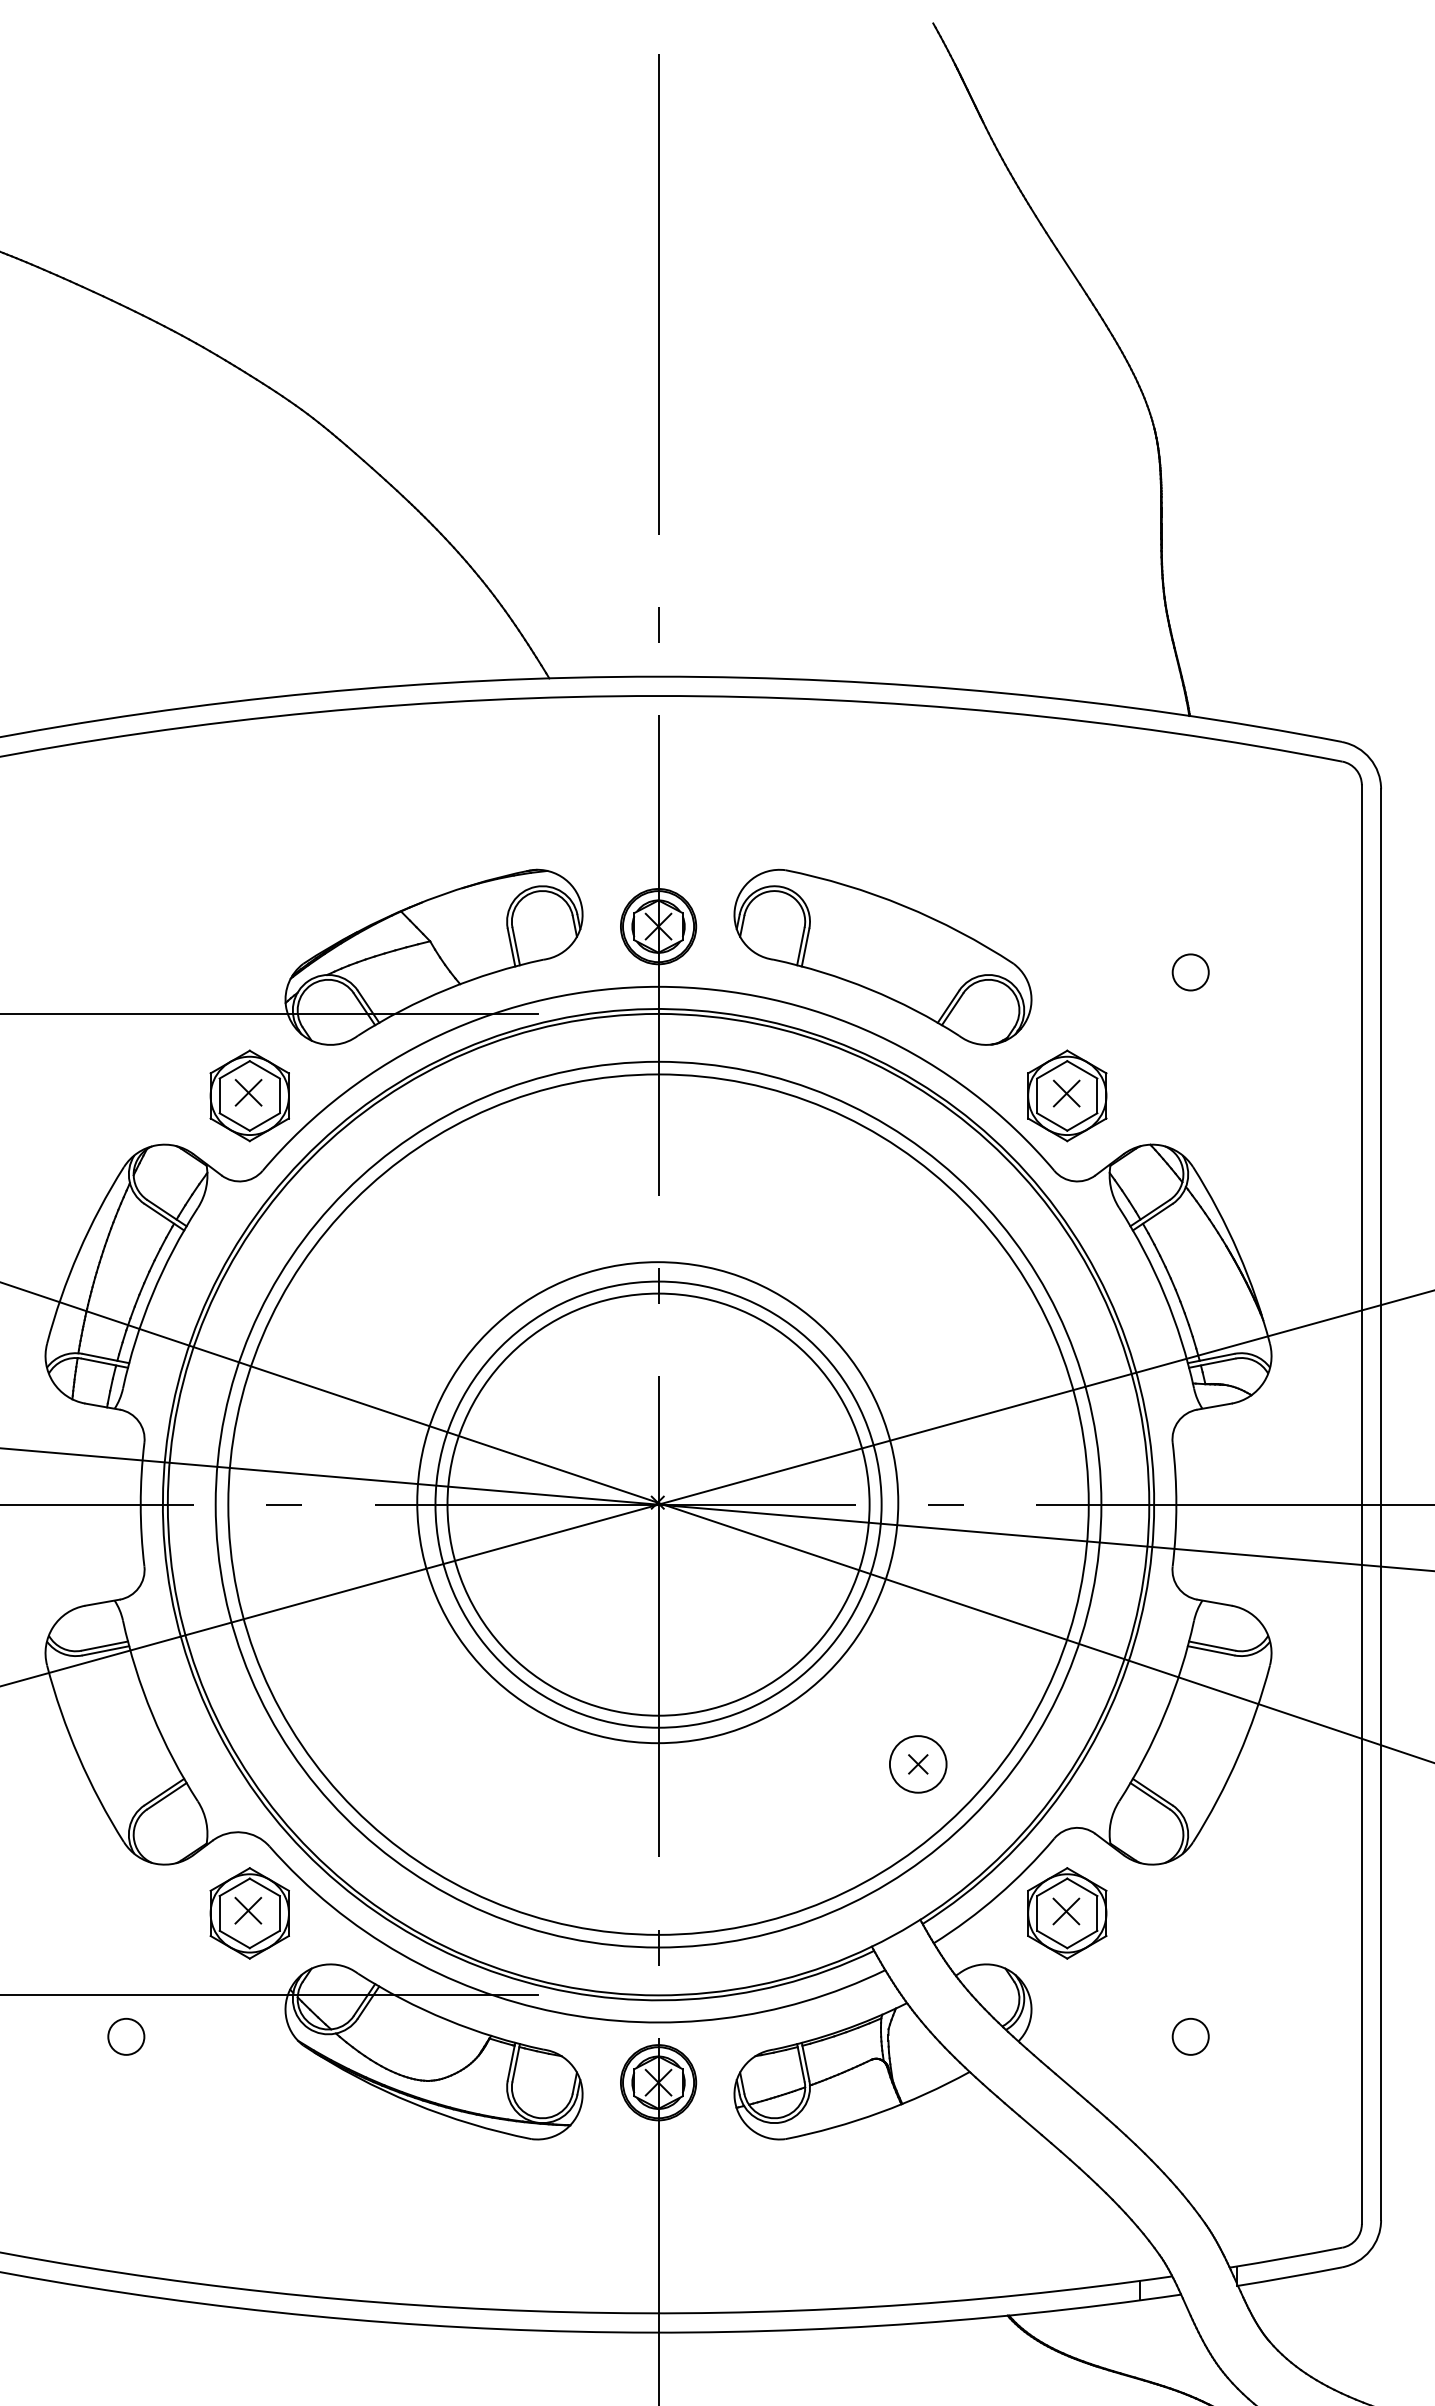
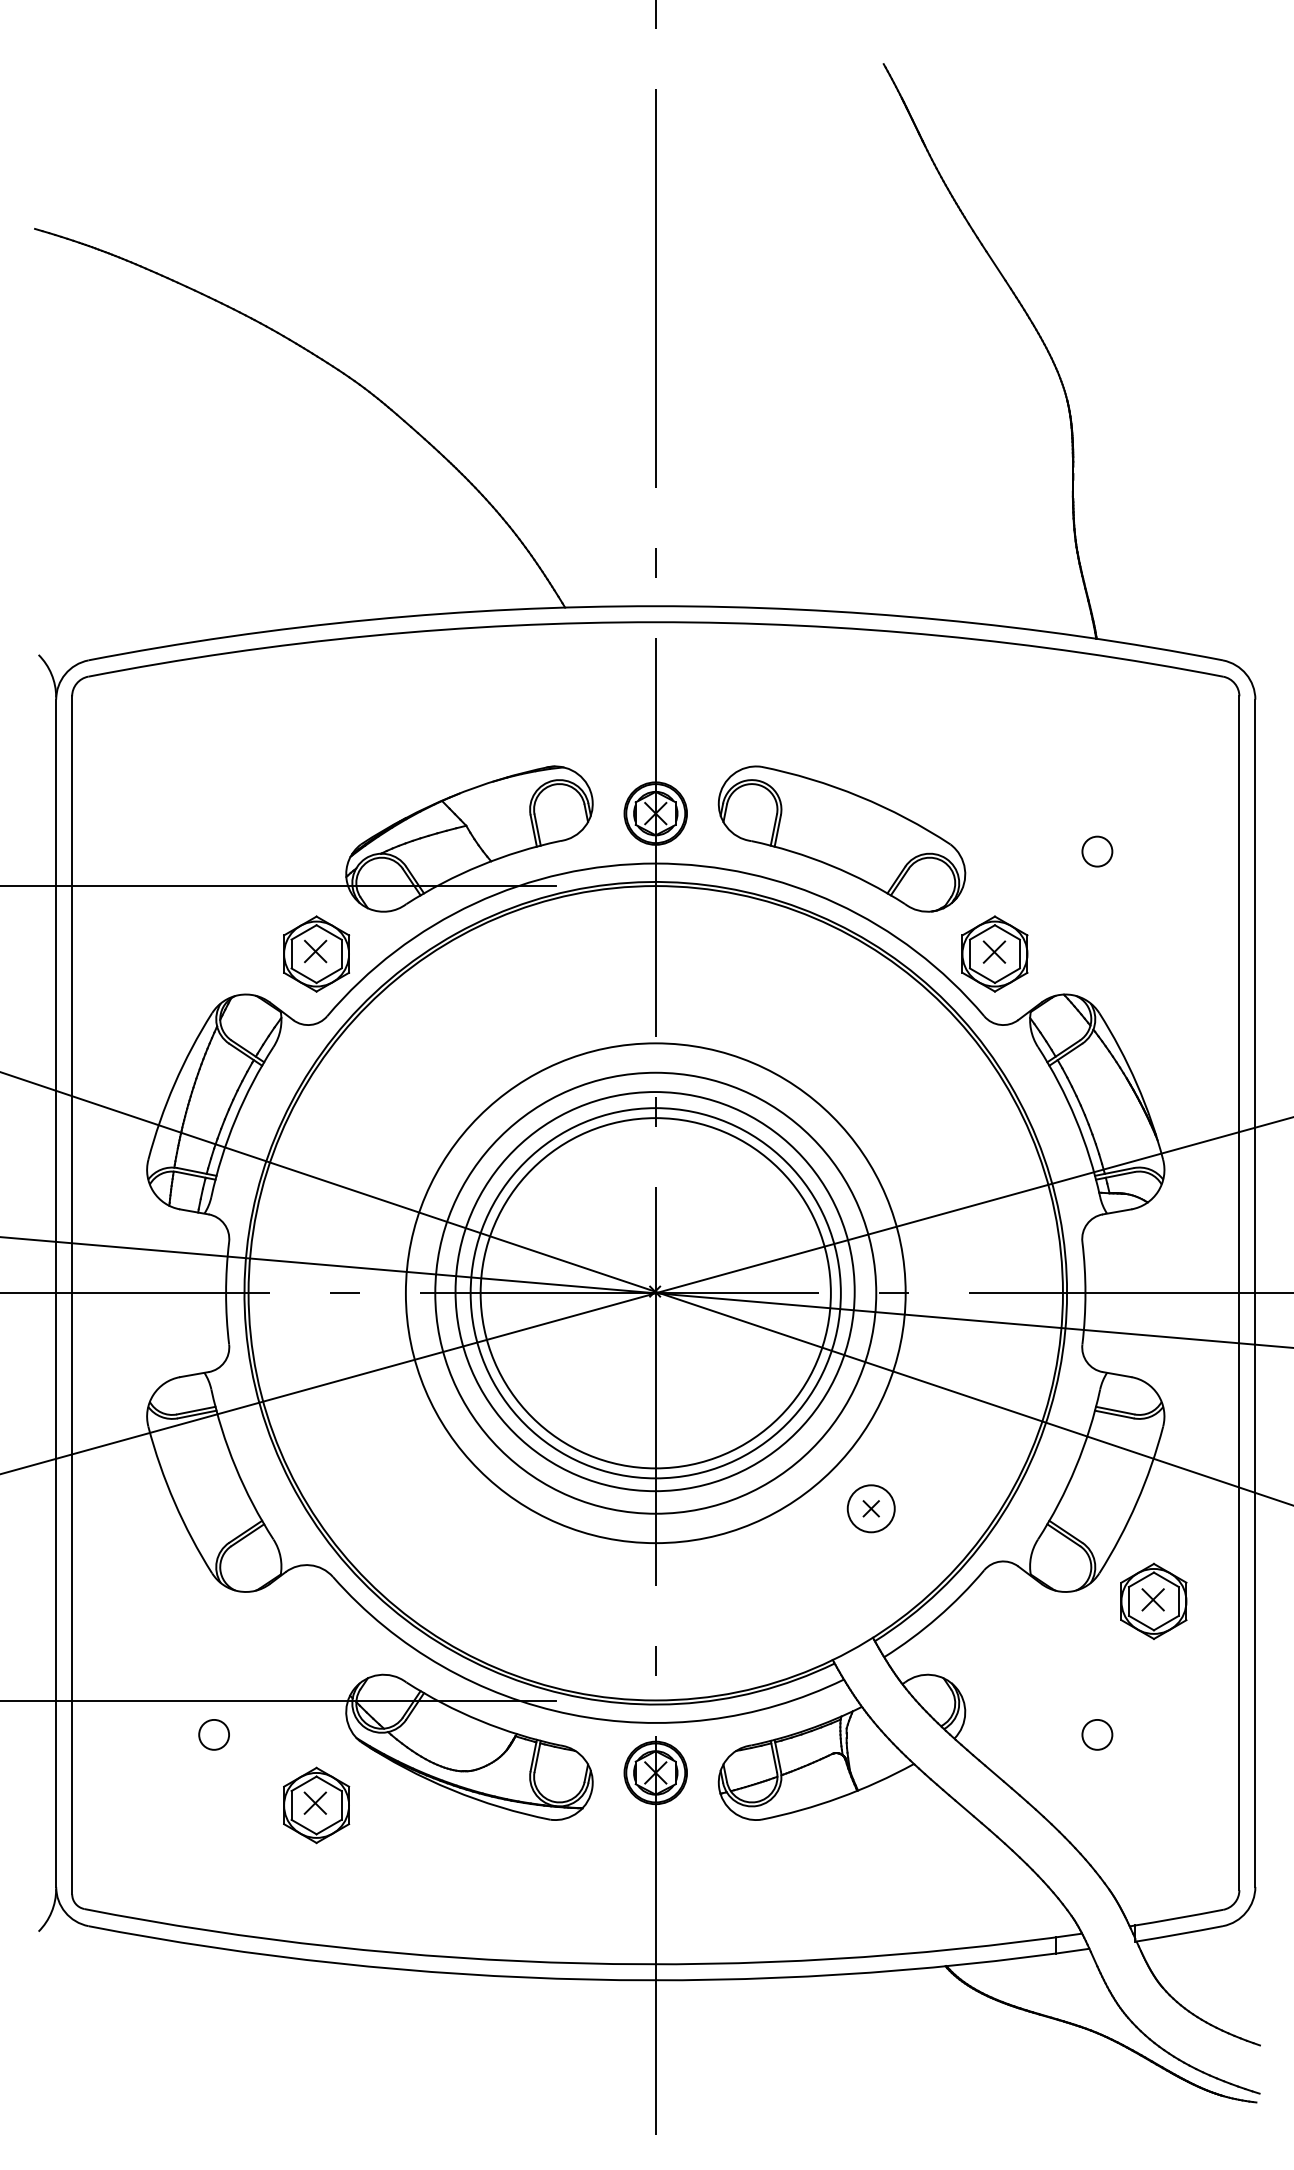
circle: (658, 1503) -> (655, 1292), size x0.6
circle: (658, 1504) -> (655, 1293), size x0.7
part: (1066, 1912) -> (1153, 1600), moved
part: (249, 1913) -> (316, 1805), moved

